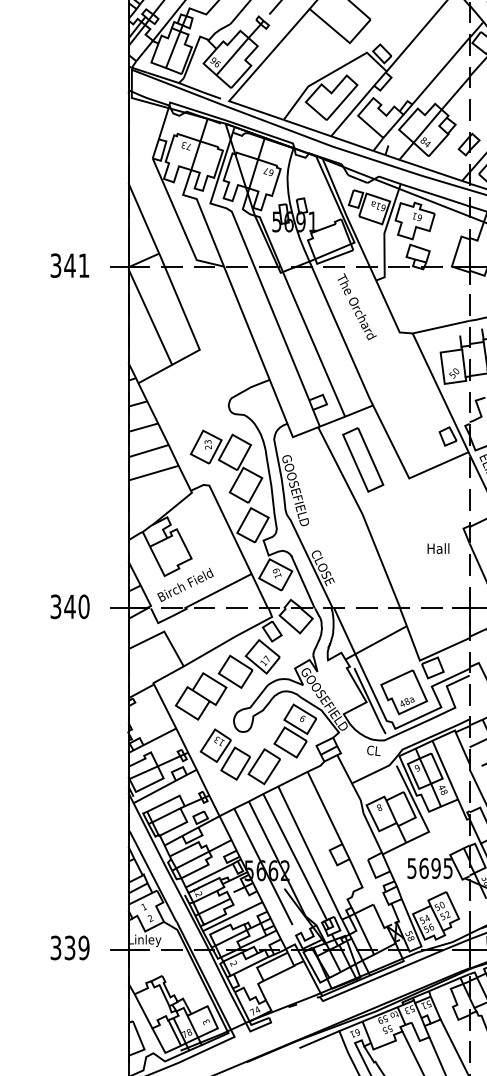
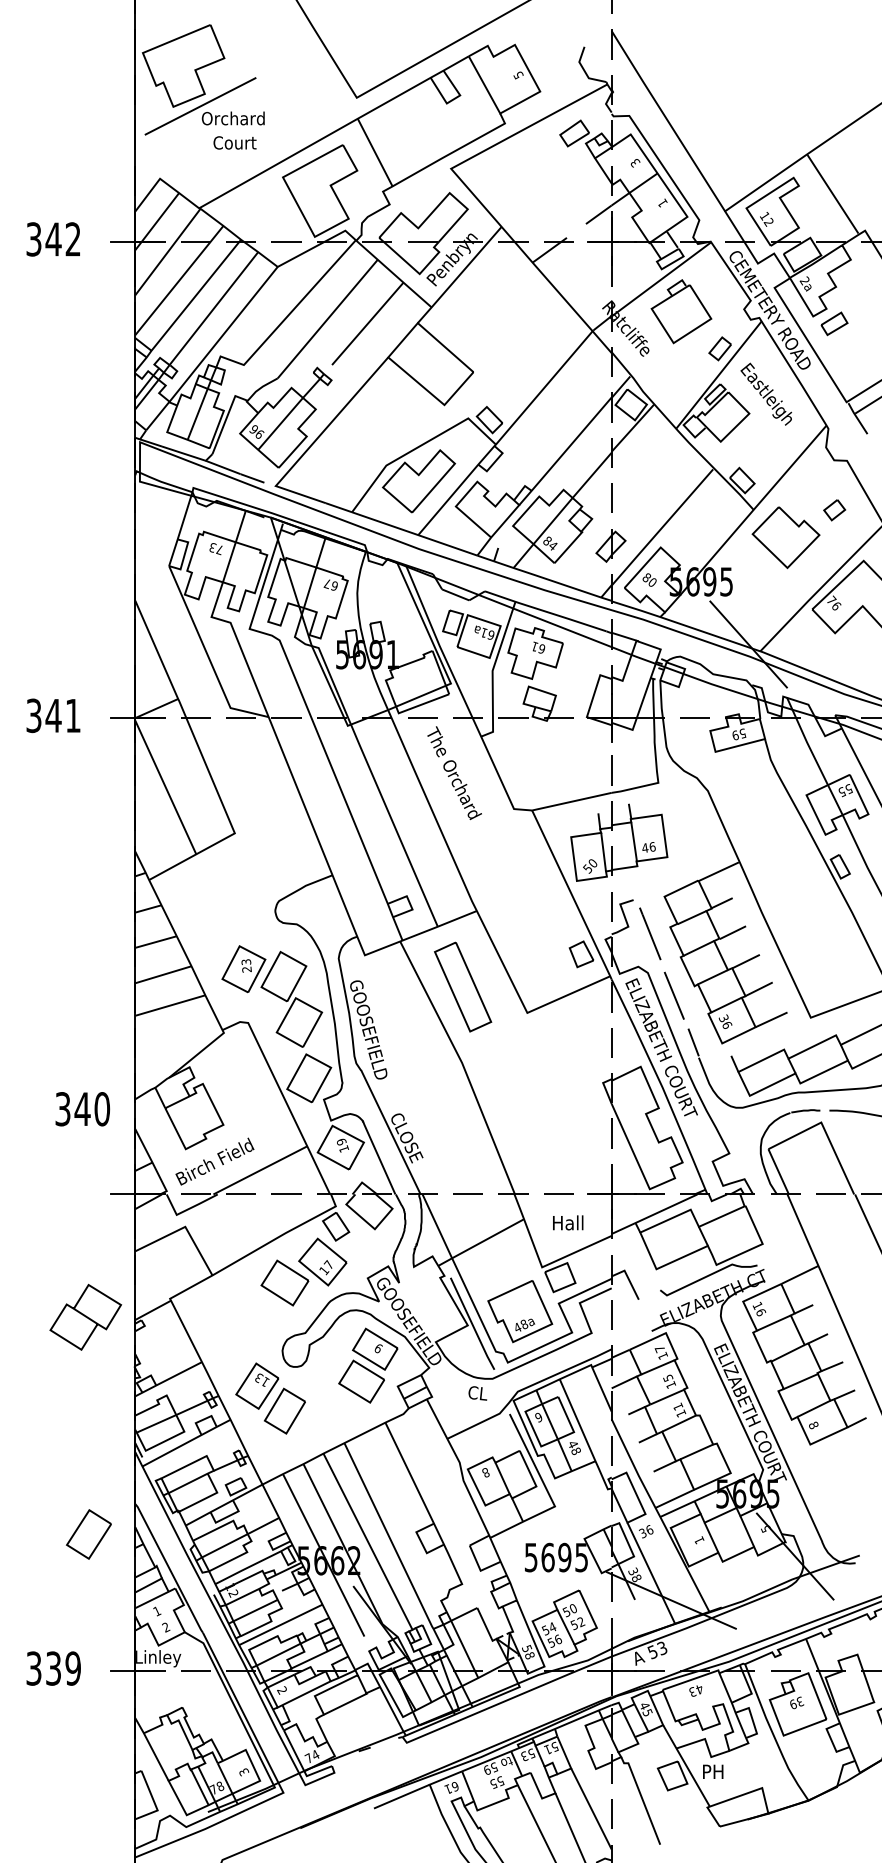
text: (438, 548) -> (568, 1222), moved
text: (69, 607) -> (82, 1109), moved
curve: (200, 695) -> (85, 1316), moved
part: (263, 766) -> (88, 1534), moved

